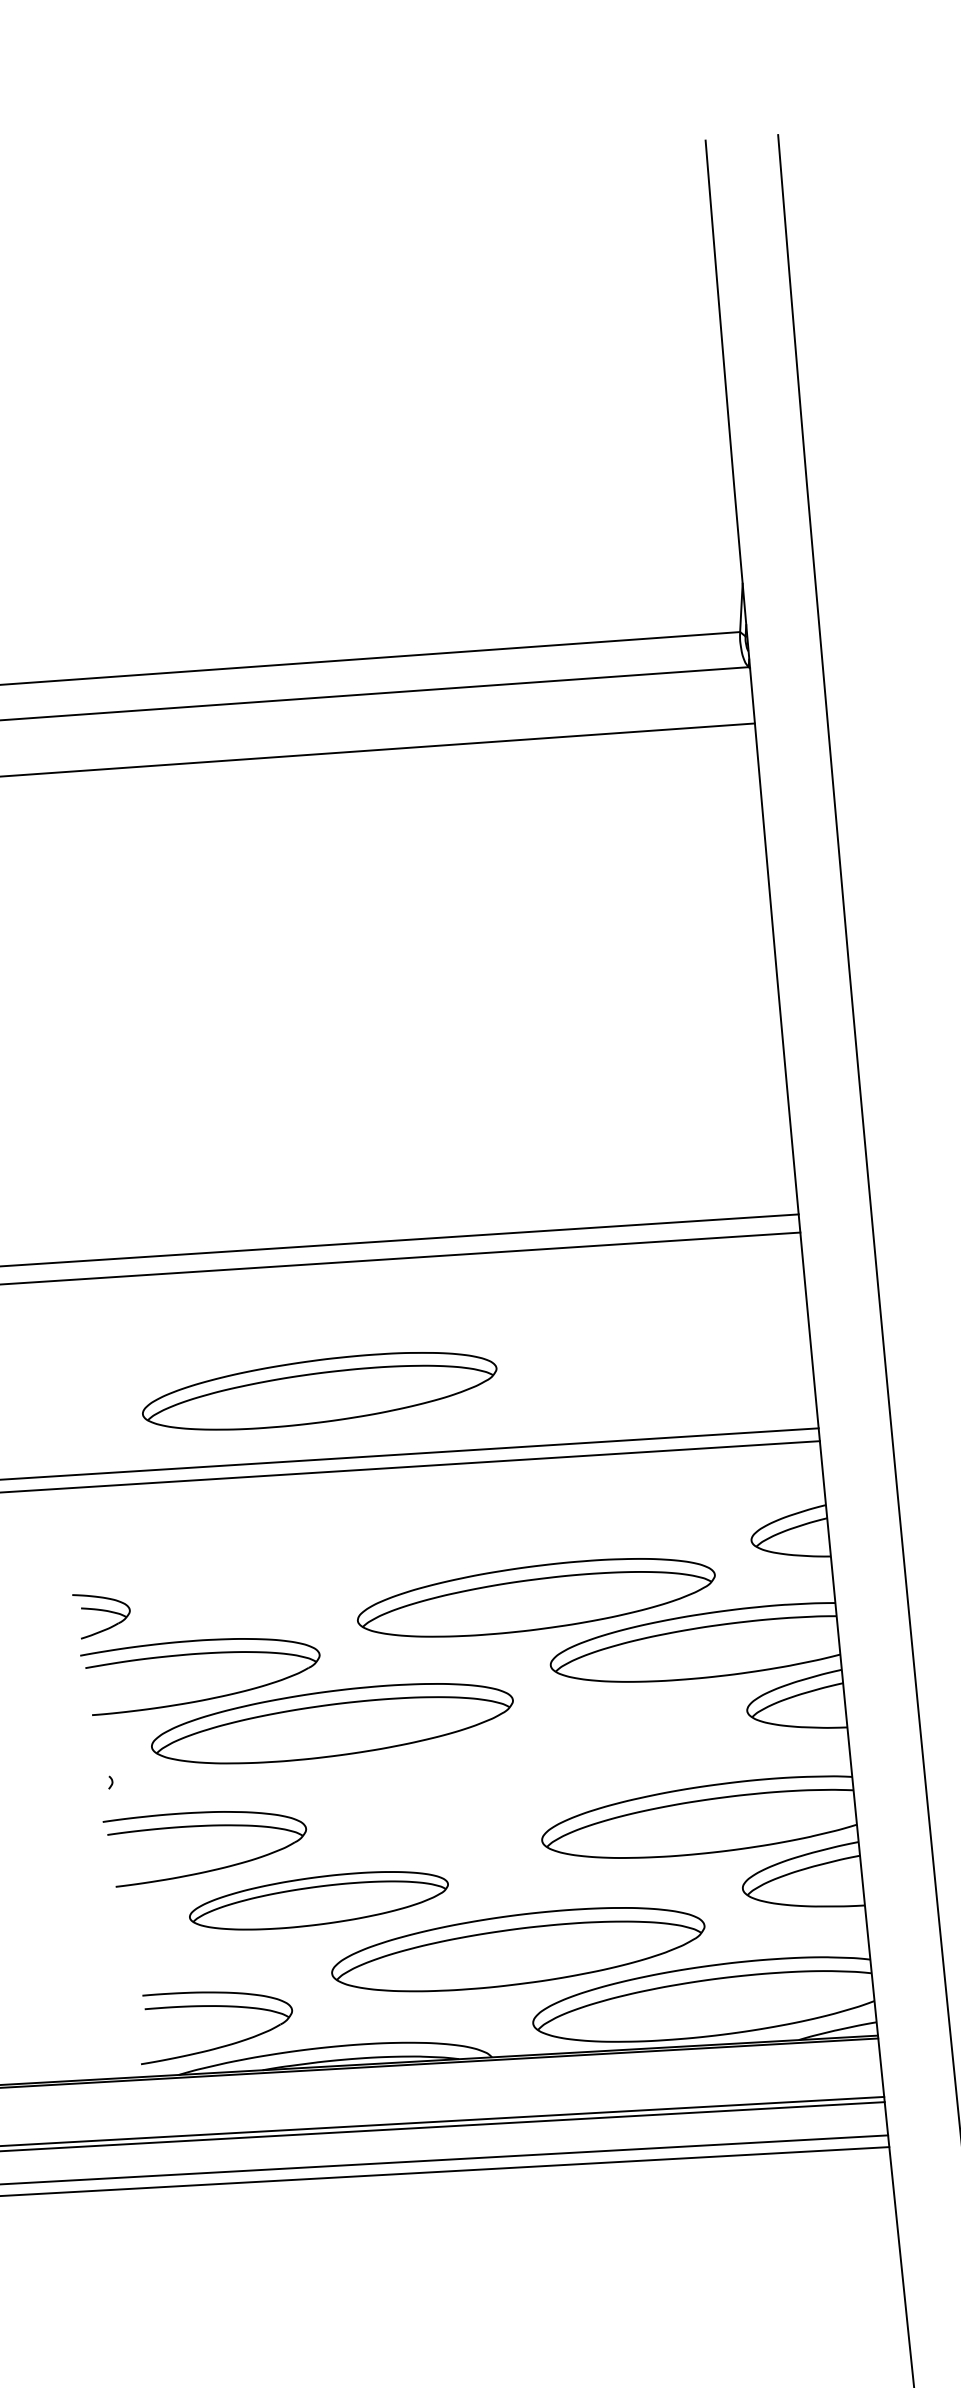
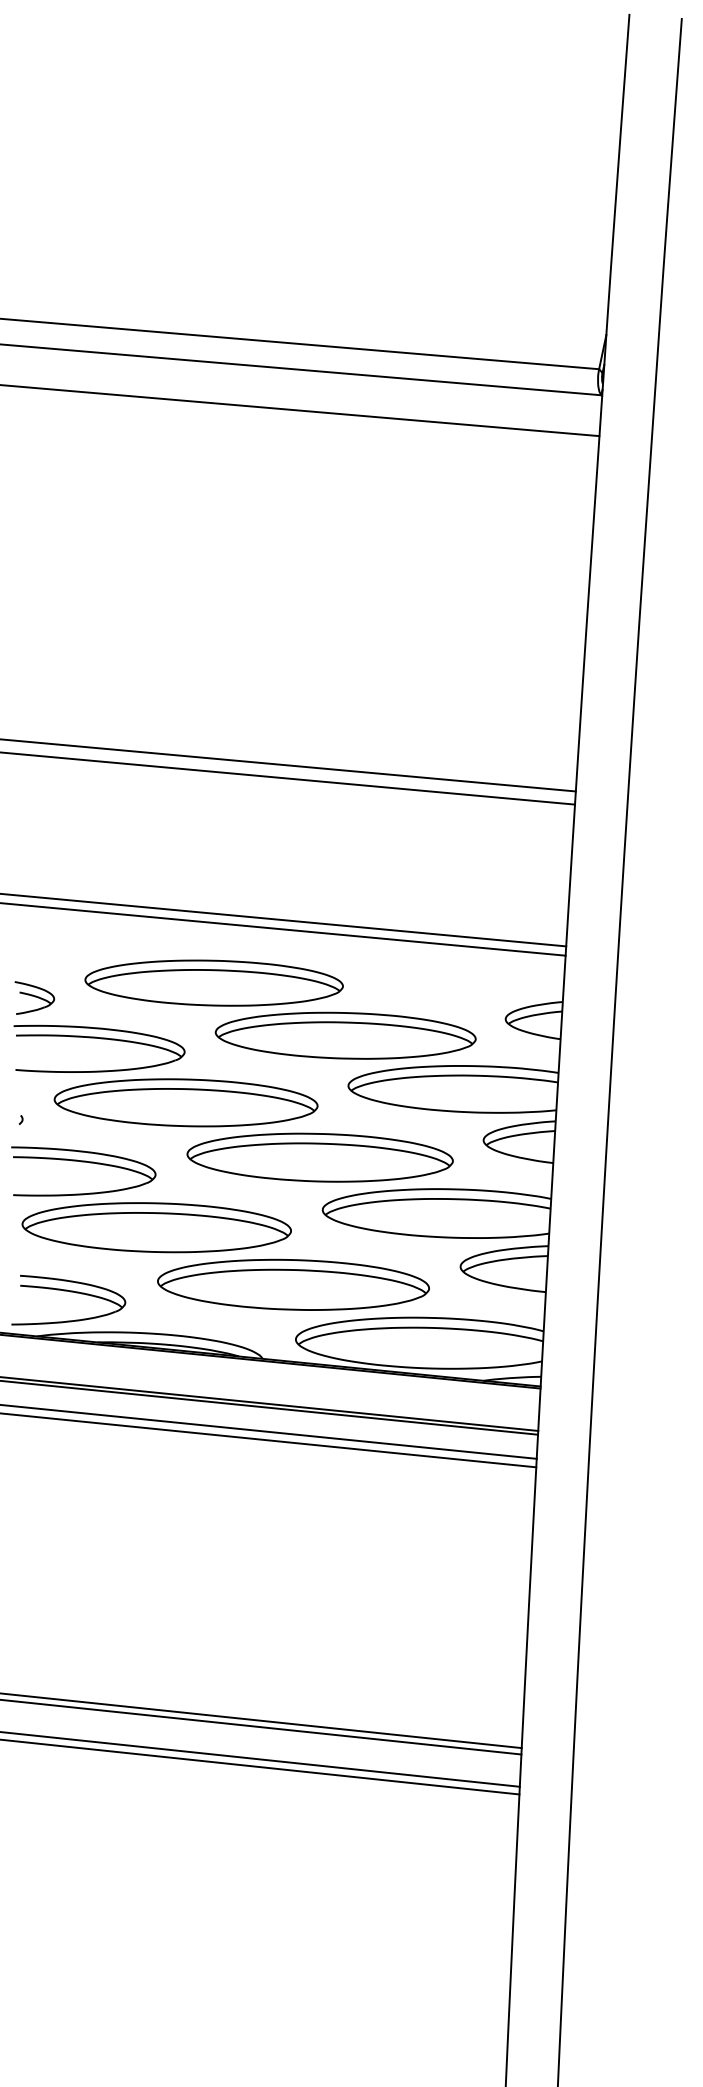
part: (318, 1390) -> (213, 982), moved
part: (526, 1769) -> (319, 1157), added
part: (318, 1900) -> (156, 1227), size x1.43

